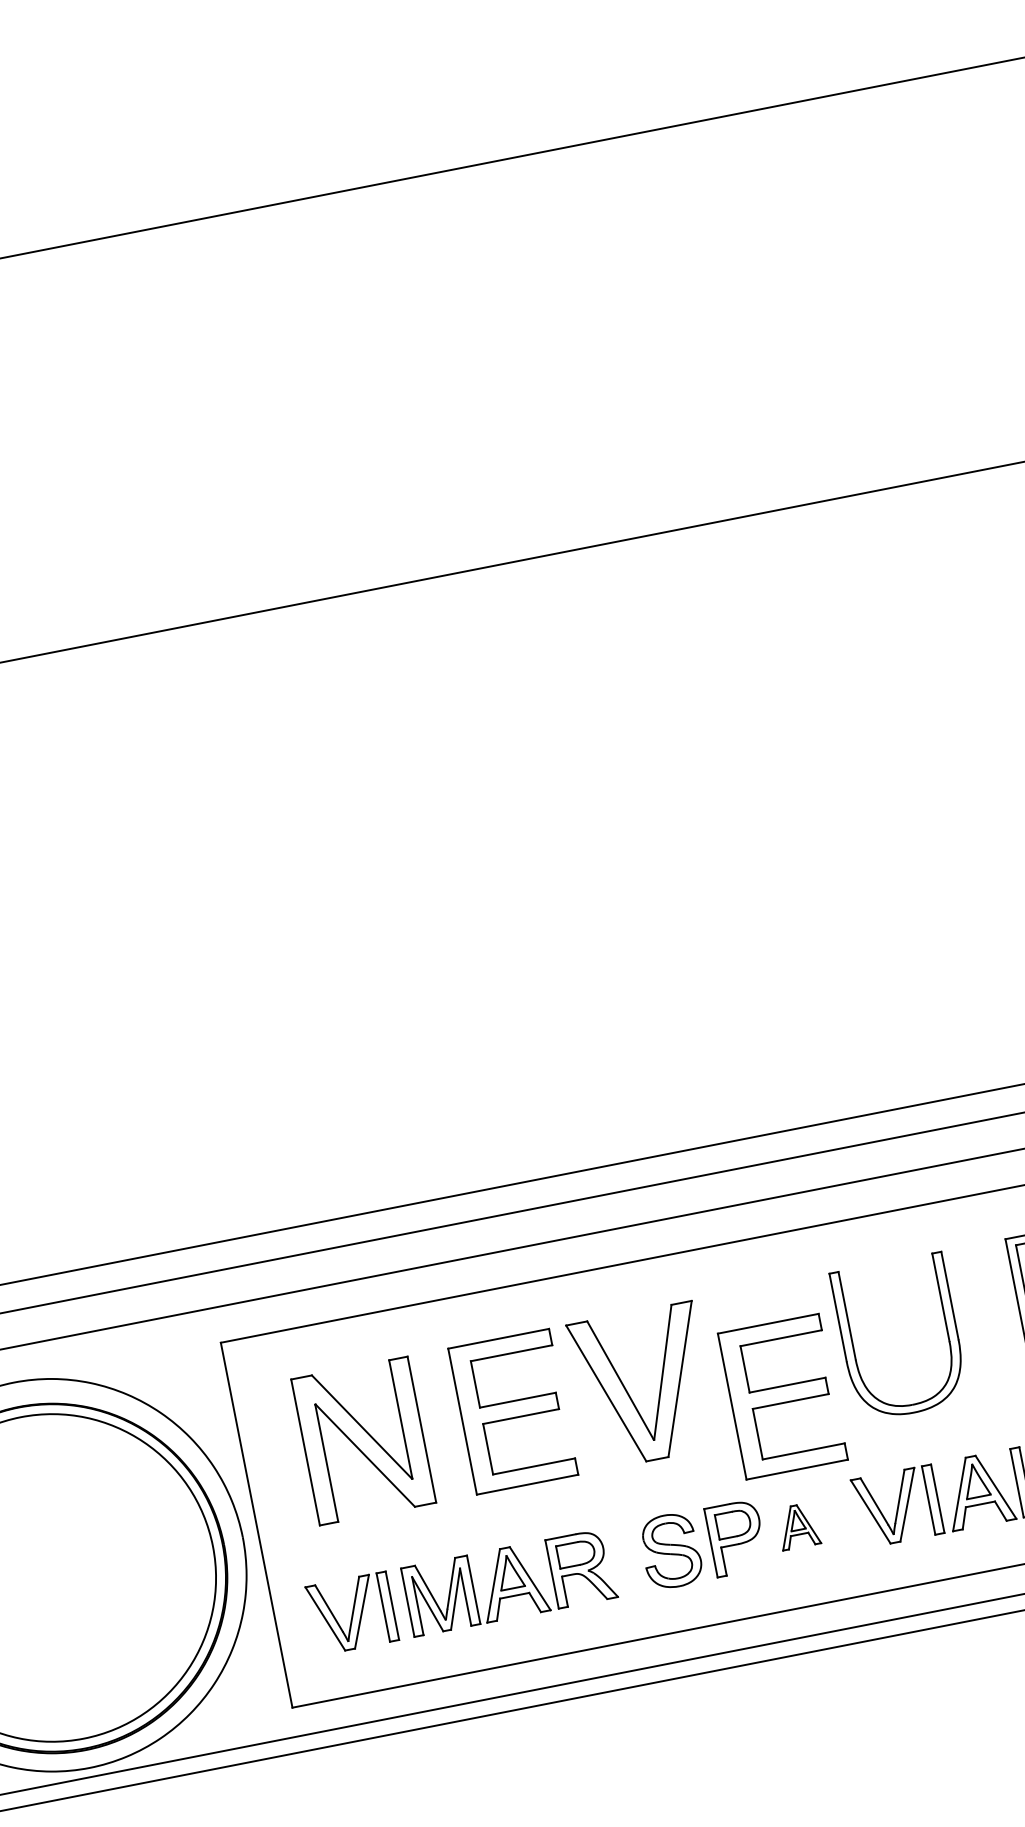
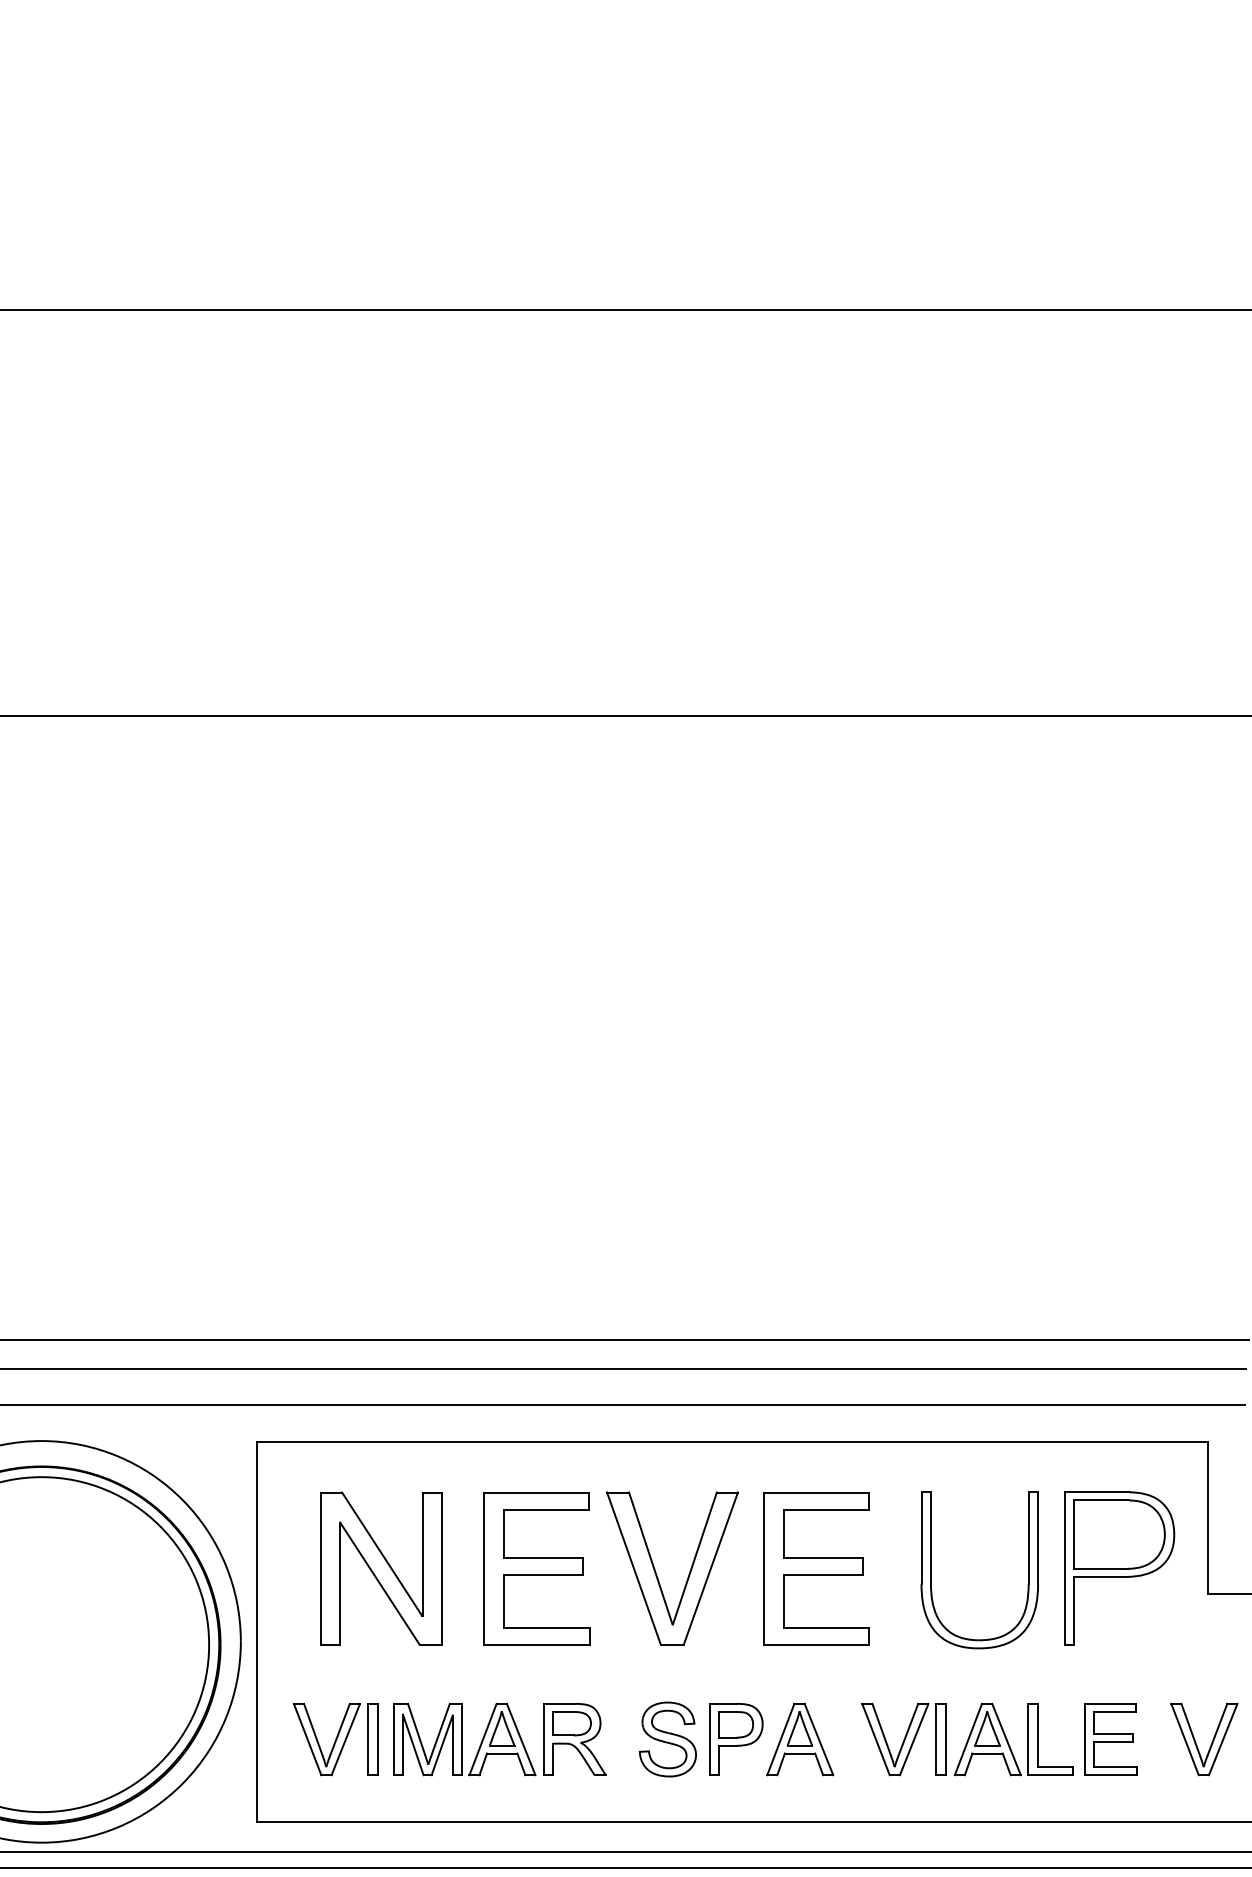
part: (853, 1346) -> (931, 1570), moved
part: (782, 1396) -> (816, 1568), moved
part: (798, 1526) -> (800, 1739), size x1.67

